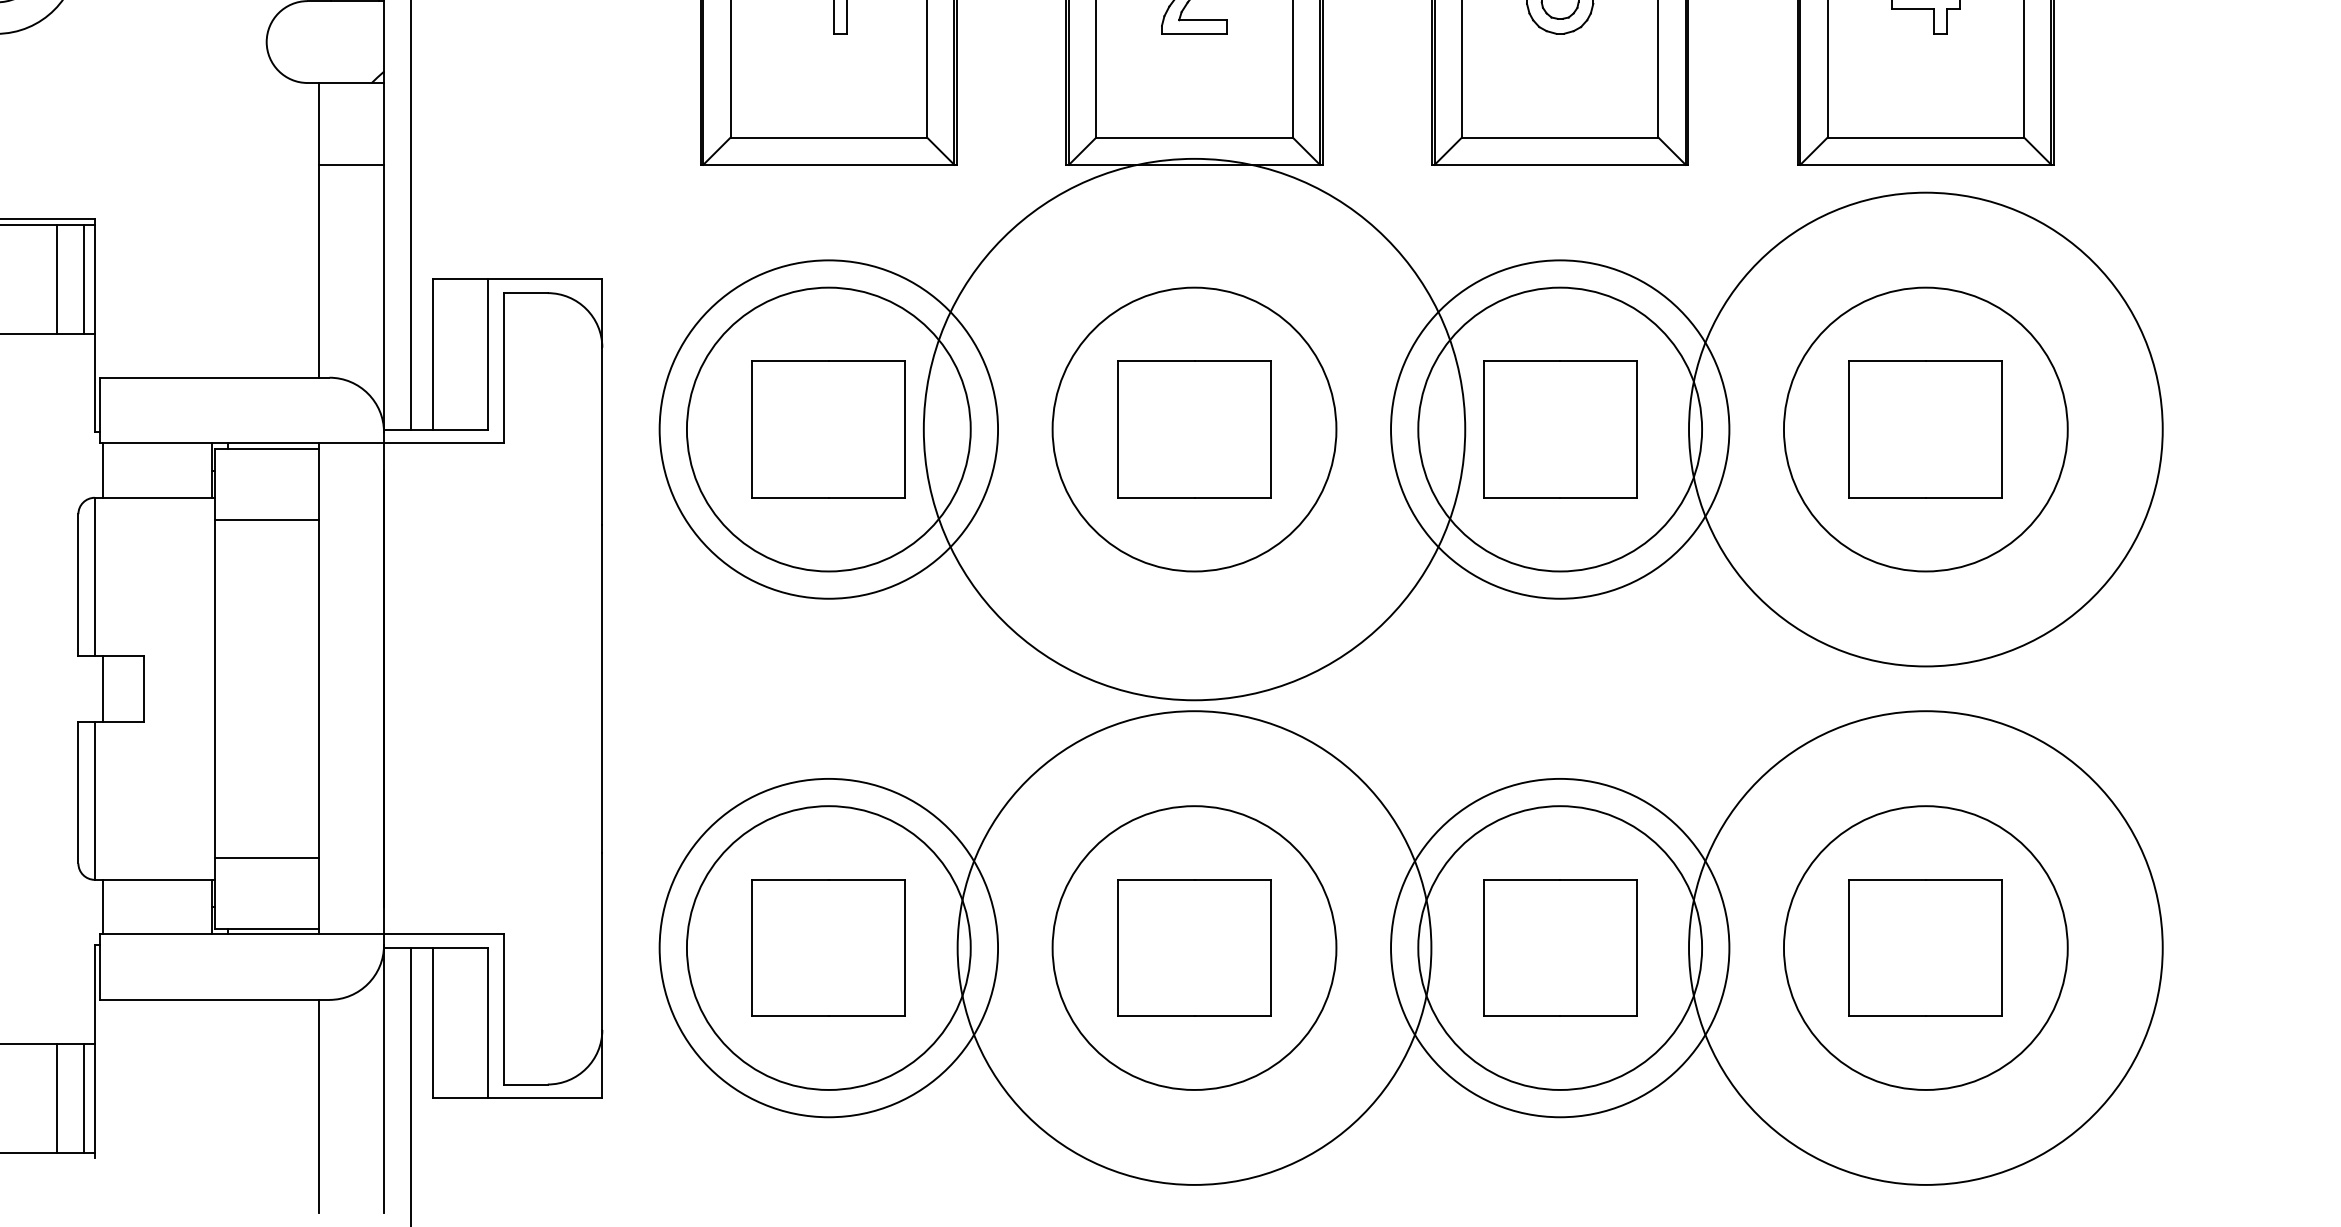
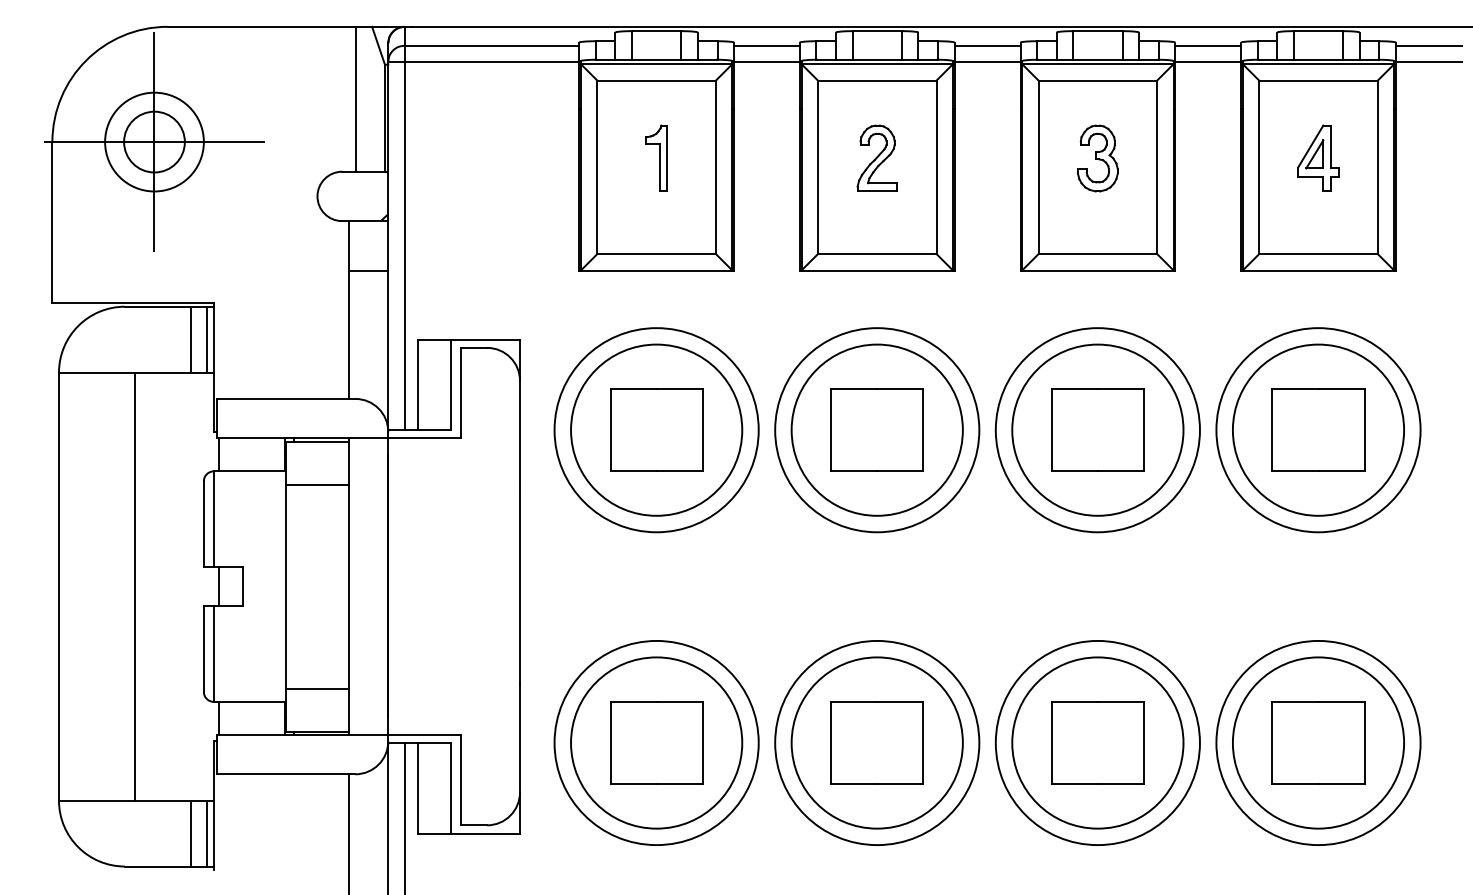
circle: (1194, 430) -> (877, 430), size x0.62
circle: (1925, 430) -> (1318, 430), size x0.71
circle: (1194, 947) -> (877, 742), size x0.71
circle: (1925, 947) -> (1318, 742), size x0.71

